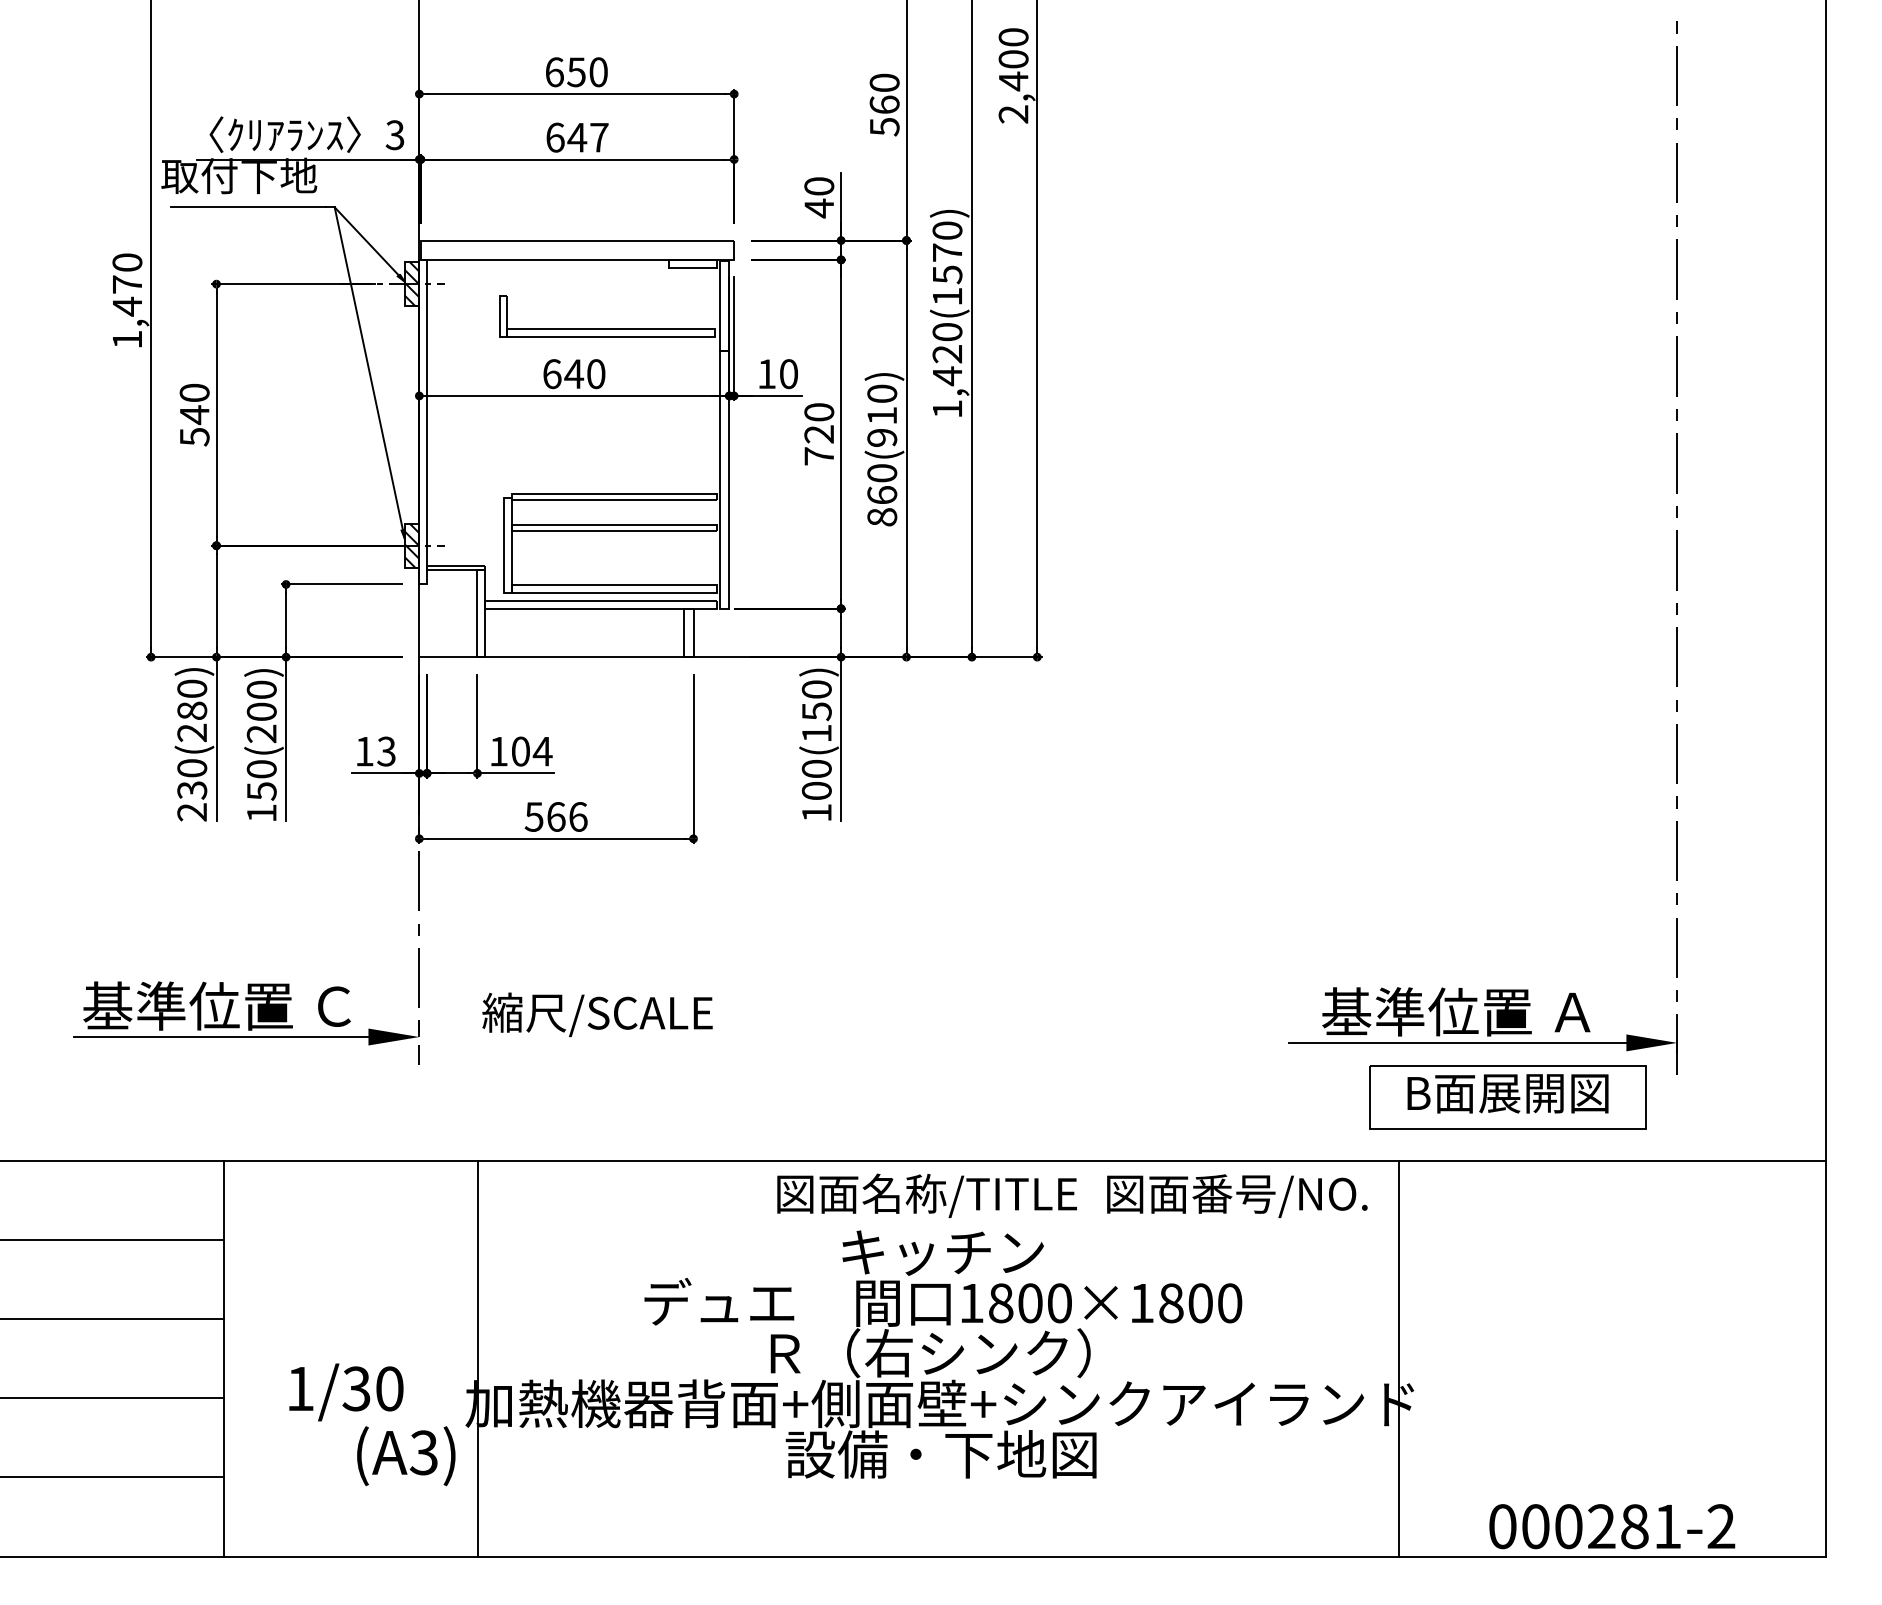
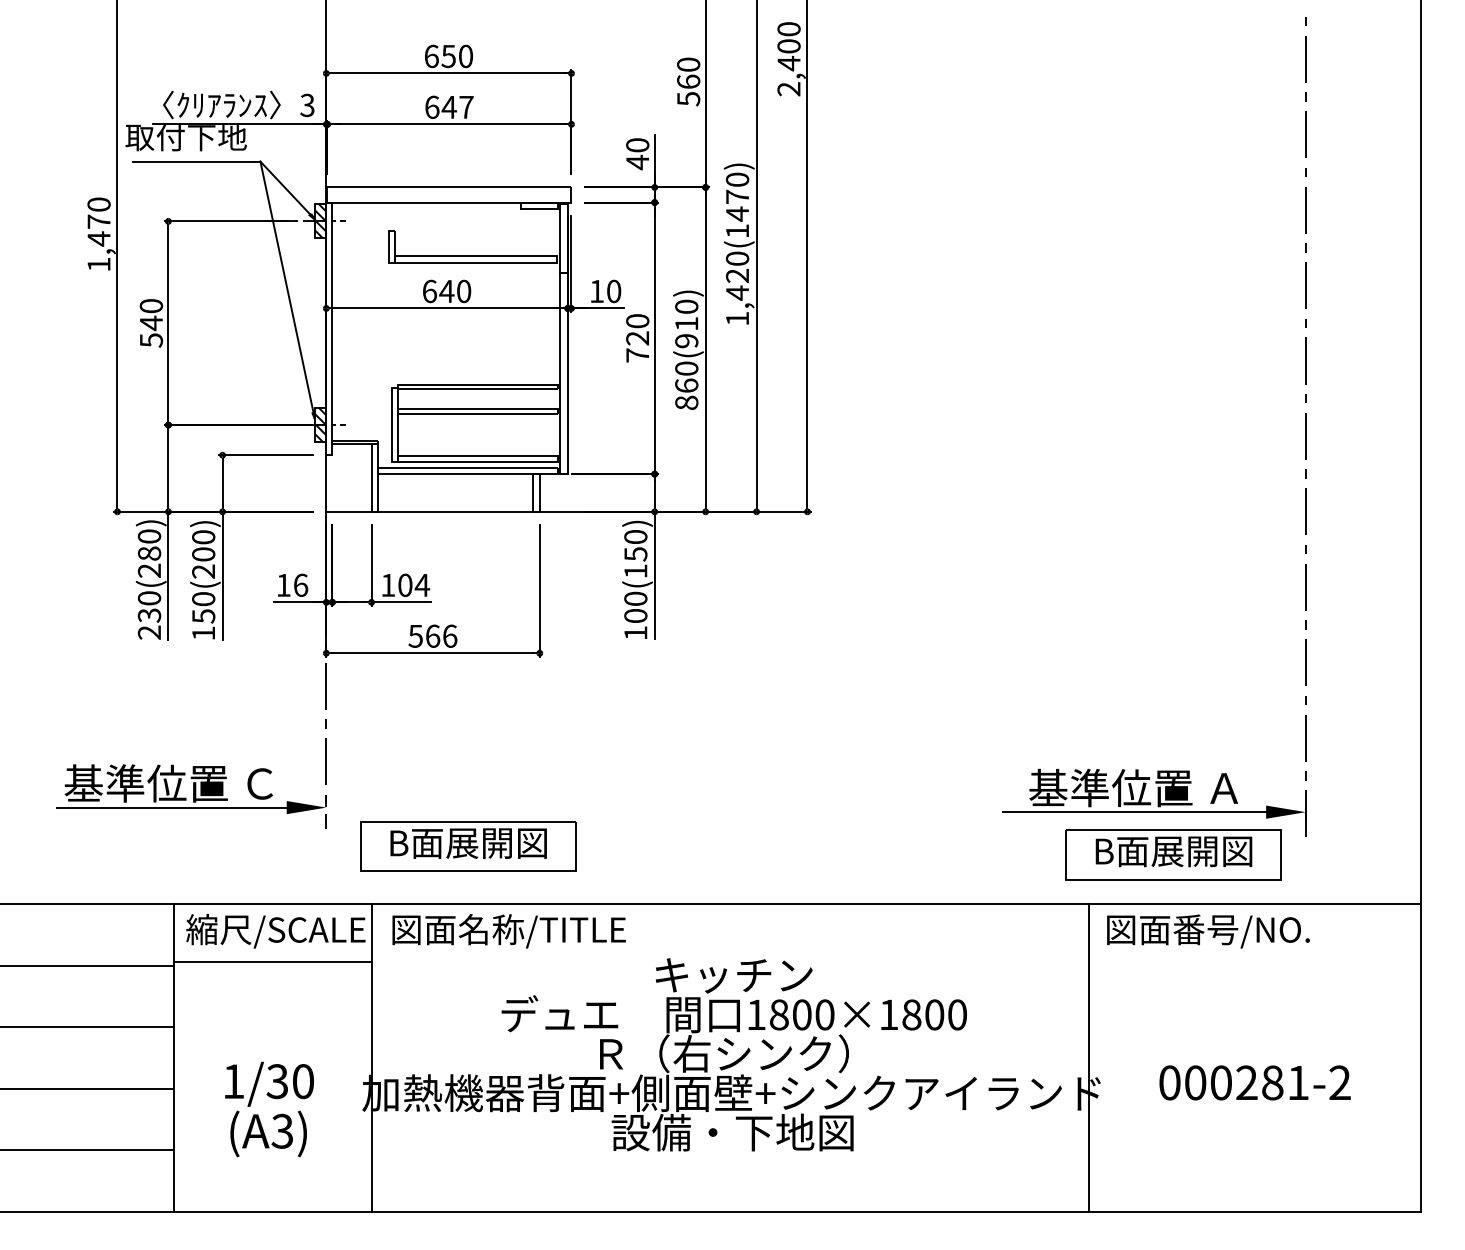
text: (947, 274) -> (737, 213), 1,420(1570) -> 1,420(1470)
text: (386, 751) -> (300, 585), 13 -> 16
text: (597, 1014) -> (275, 930), moved
part: (601, 1087) -> (468, 846), added
text: (926, 1195) -> (508, 930), moved
text: (1237, 1195) -> (1208, 930), moved
line: (350, 1235) -> (272, 962), added
text: (406, 1456) -> (268, 1134), moved
text: (1612, 1526) -> (1255, 1082), moved

